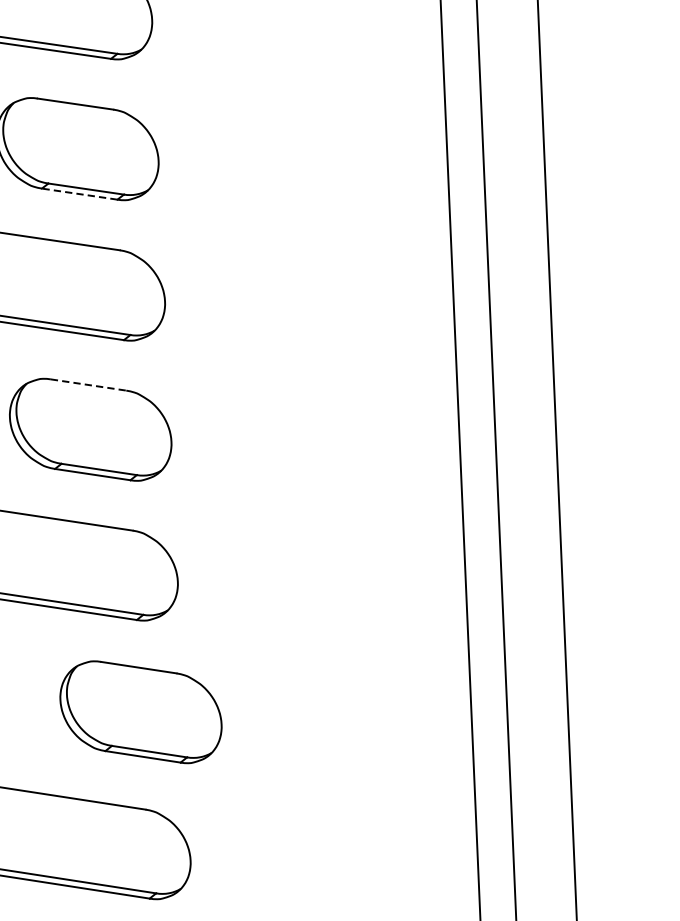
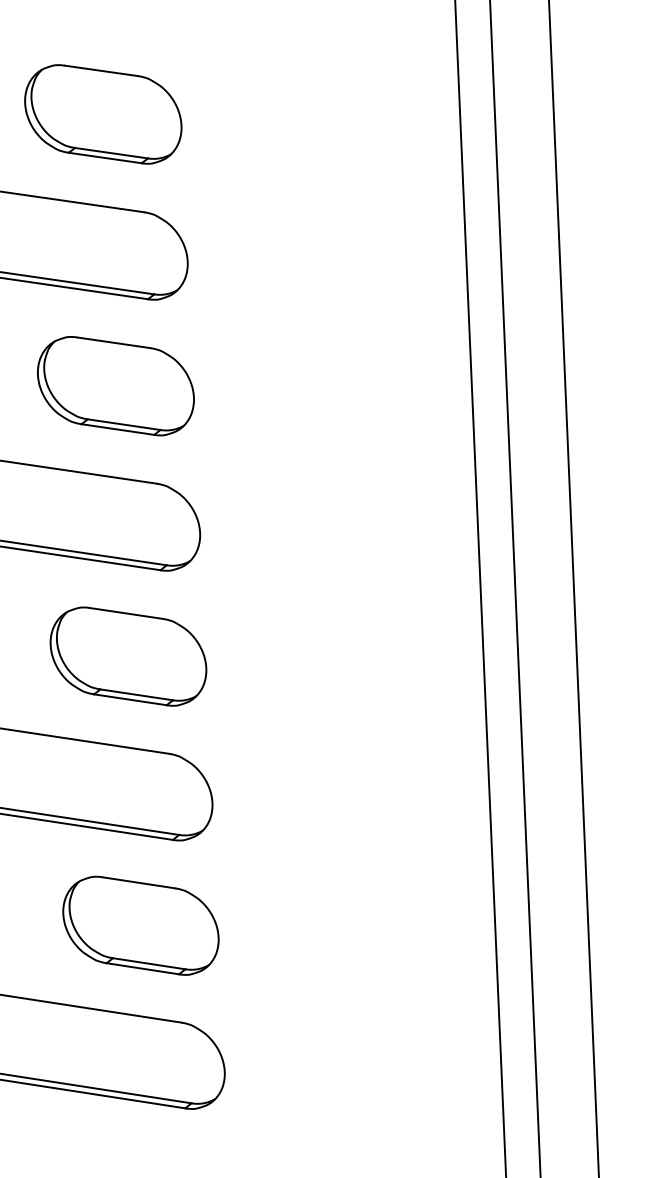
line: (79, 194) -> (117, 429), dashed -> solid
line: (88, 385) -> (126, 613), dashed -> solid
part: (140, 711) -> (140, 925), moved

